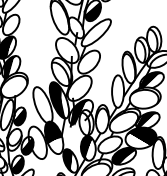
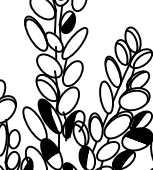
fill: (150, 80) -> (136, 80), removed
fill: (19, 116) -> (13, 139), removed

